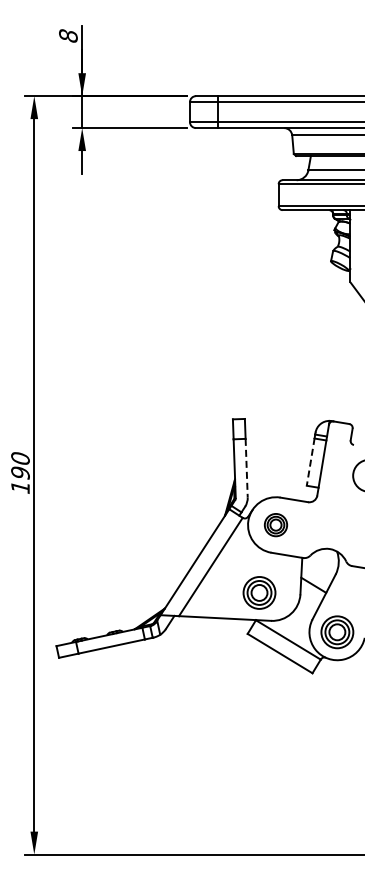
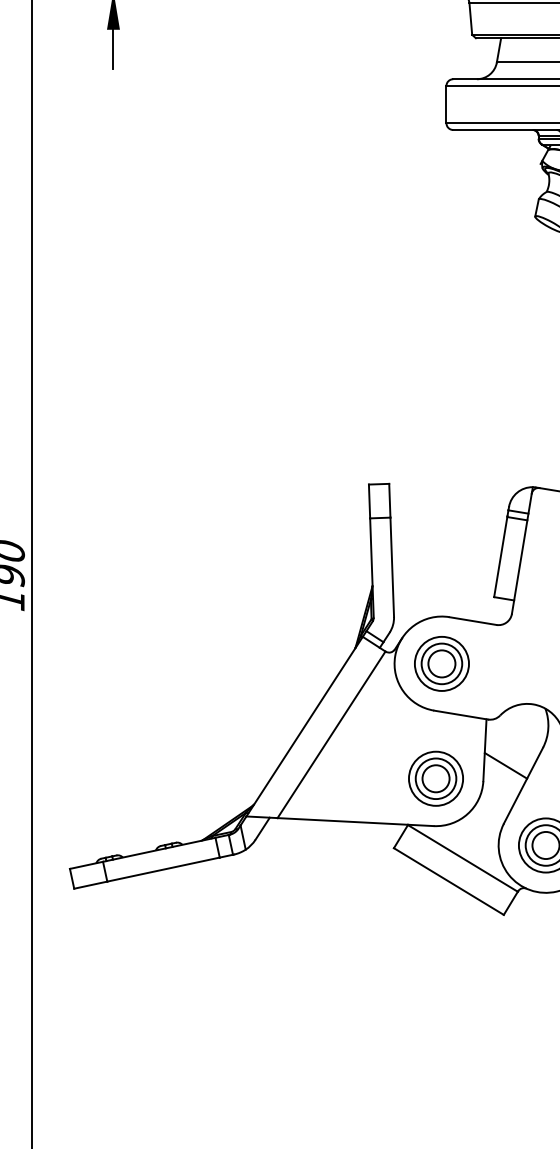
line: (310, 462) -> (500, 557), dashed -> solid
line: (246, 468) -> (391, 567), dashed -> solid
part: (275, 524) -> (441, 662), size x1.43
part: (259, 592) -> (436, 778), moved

